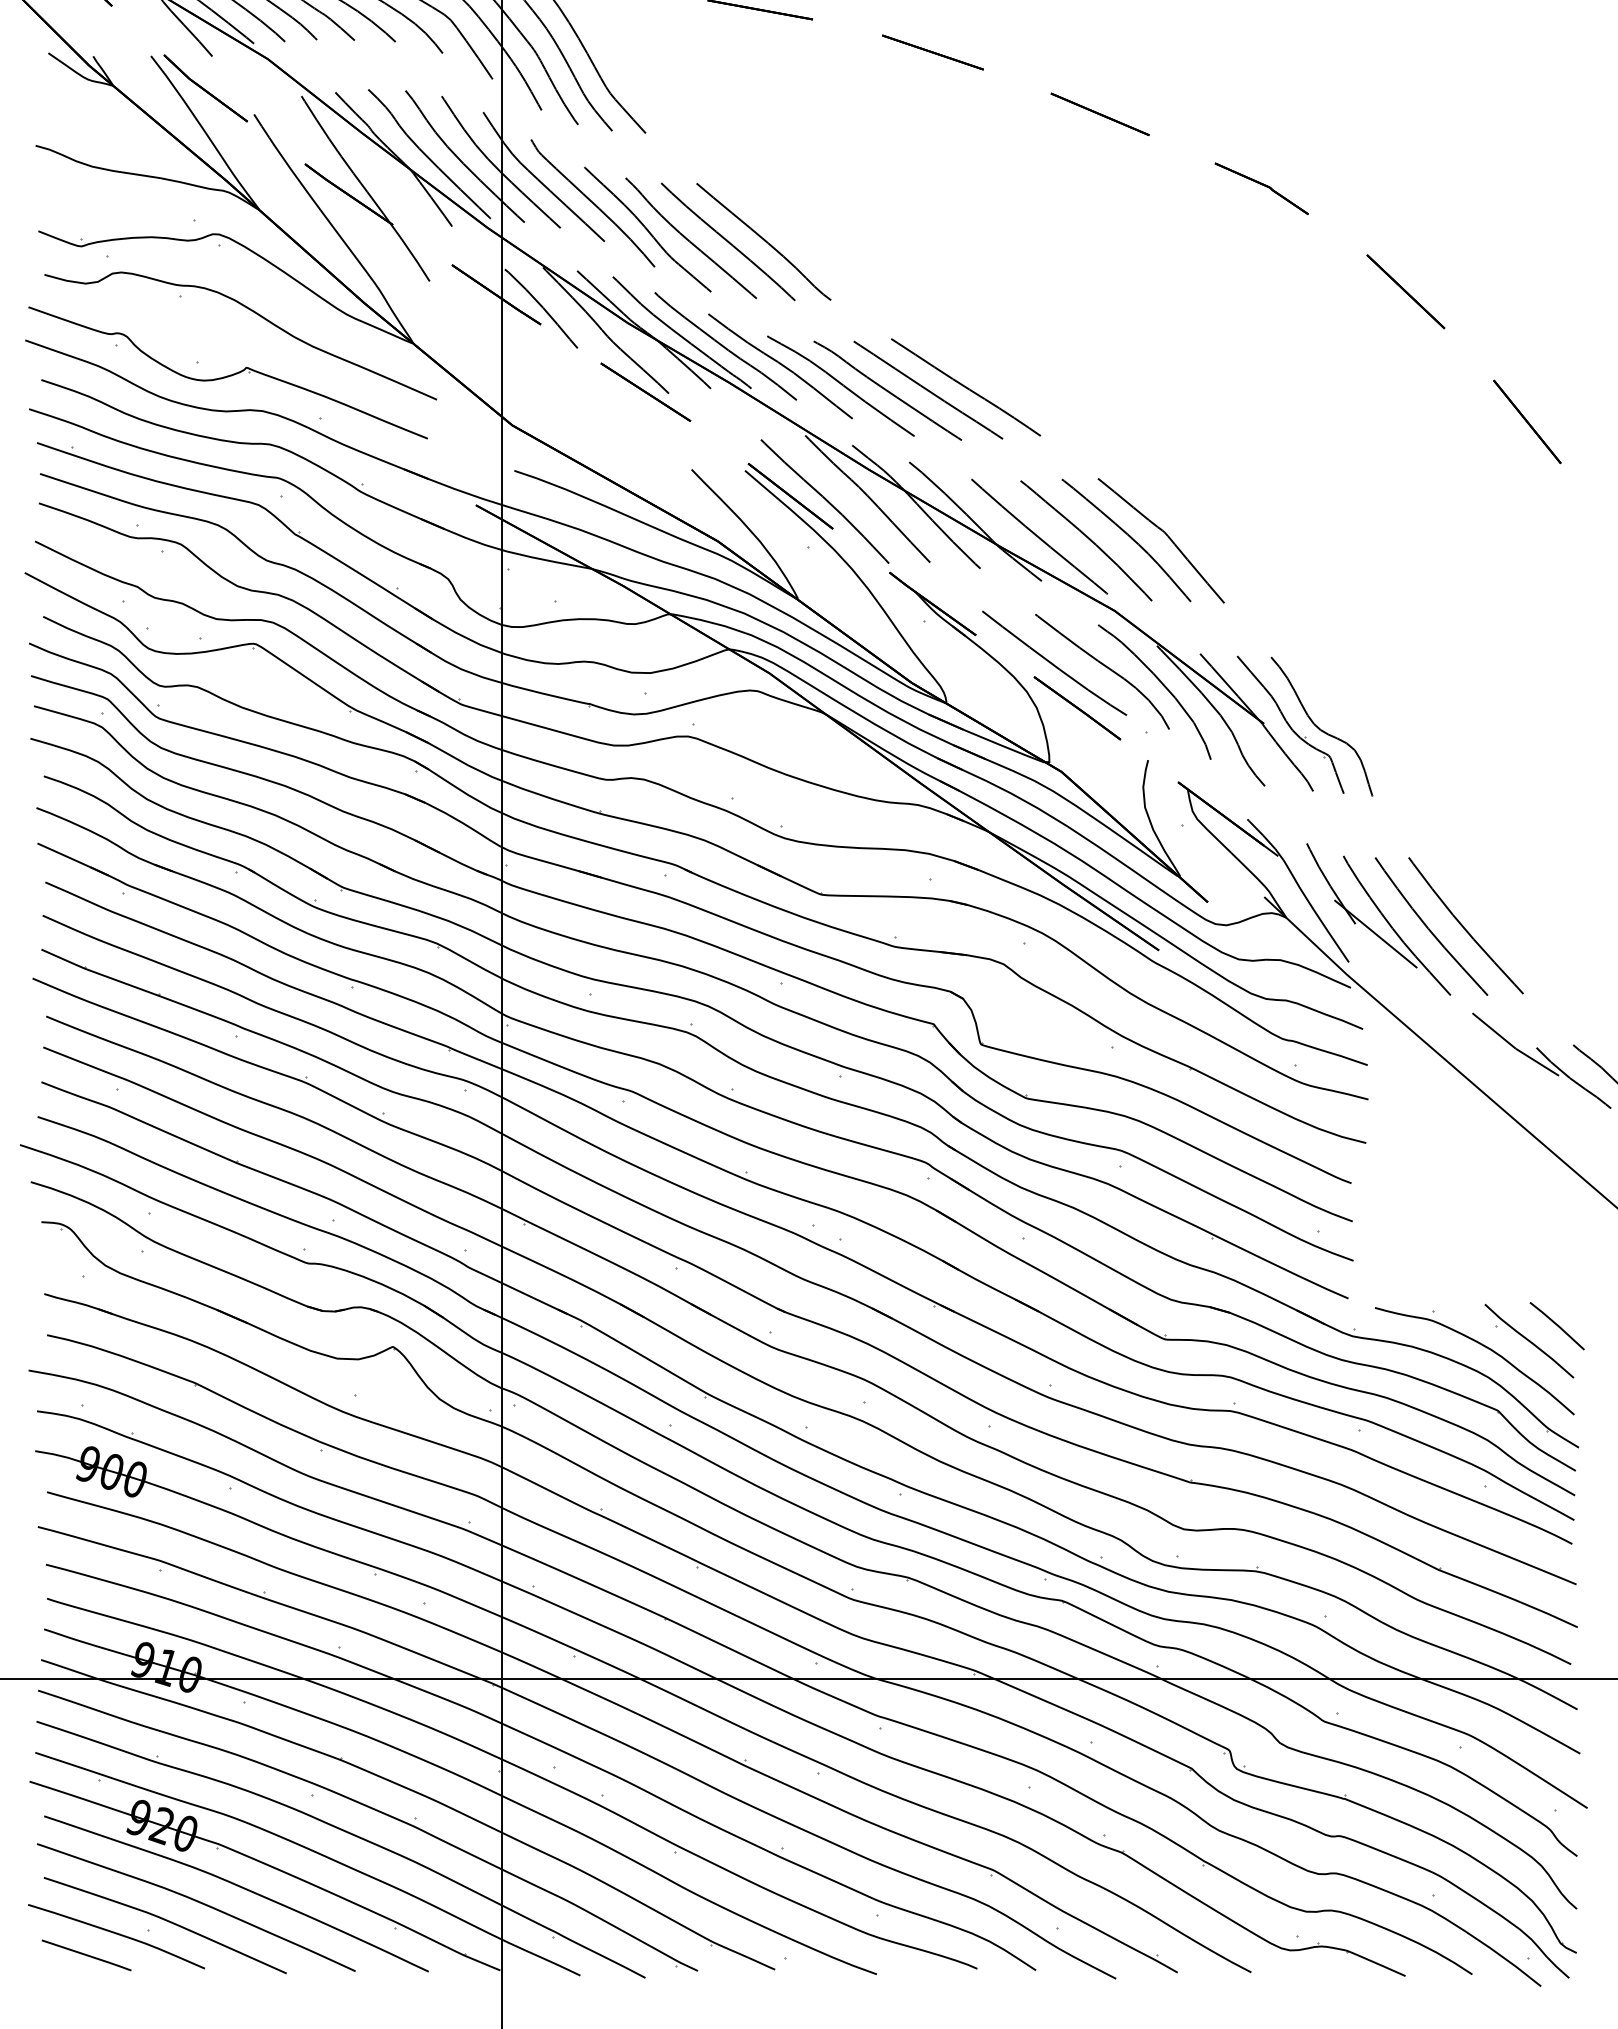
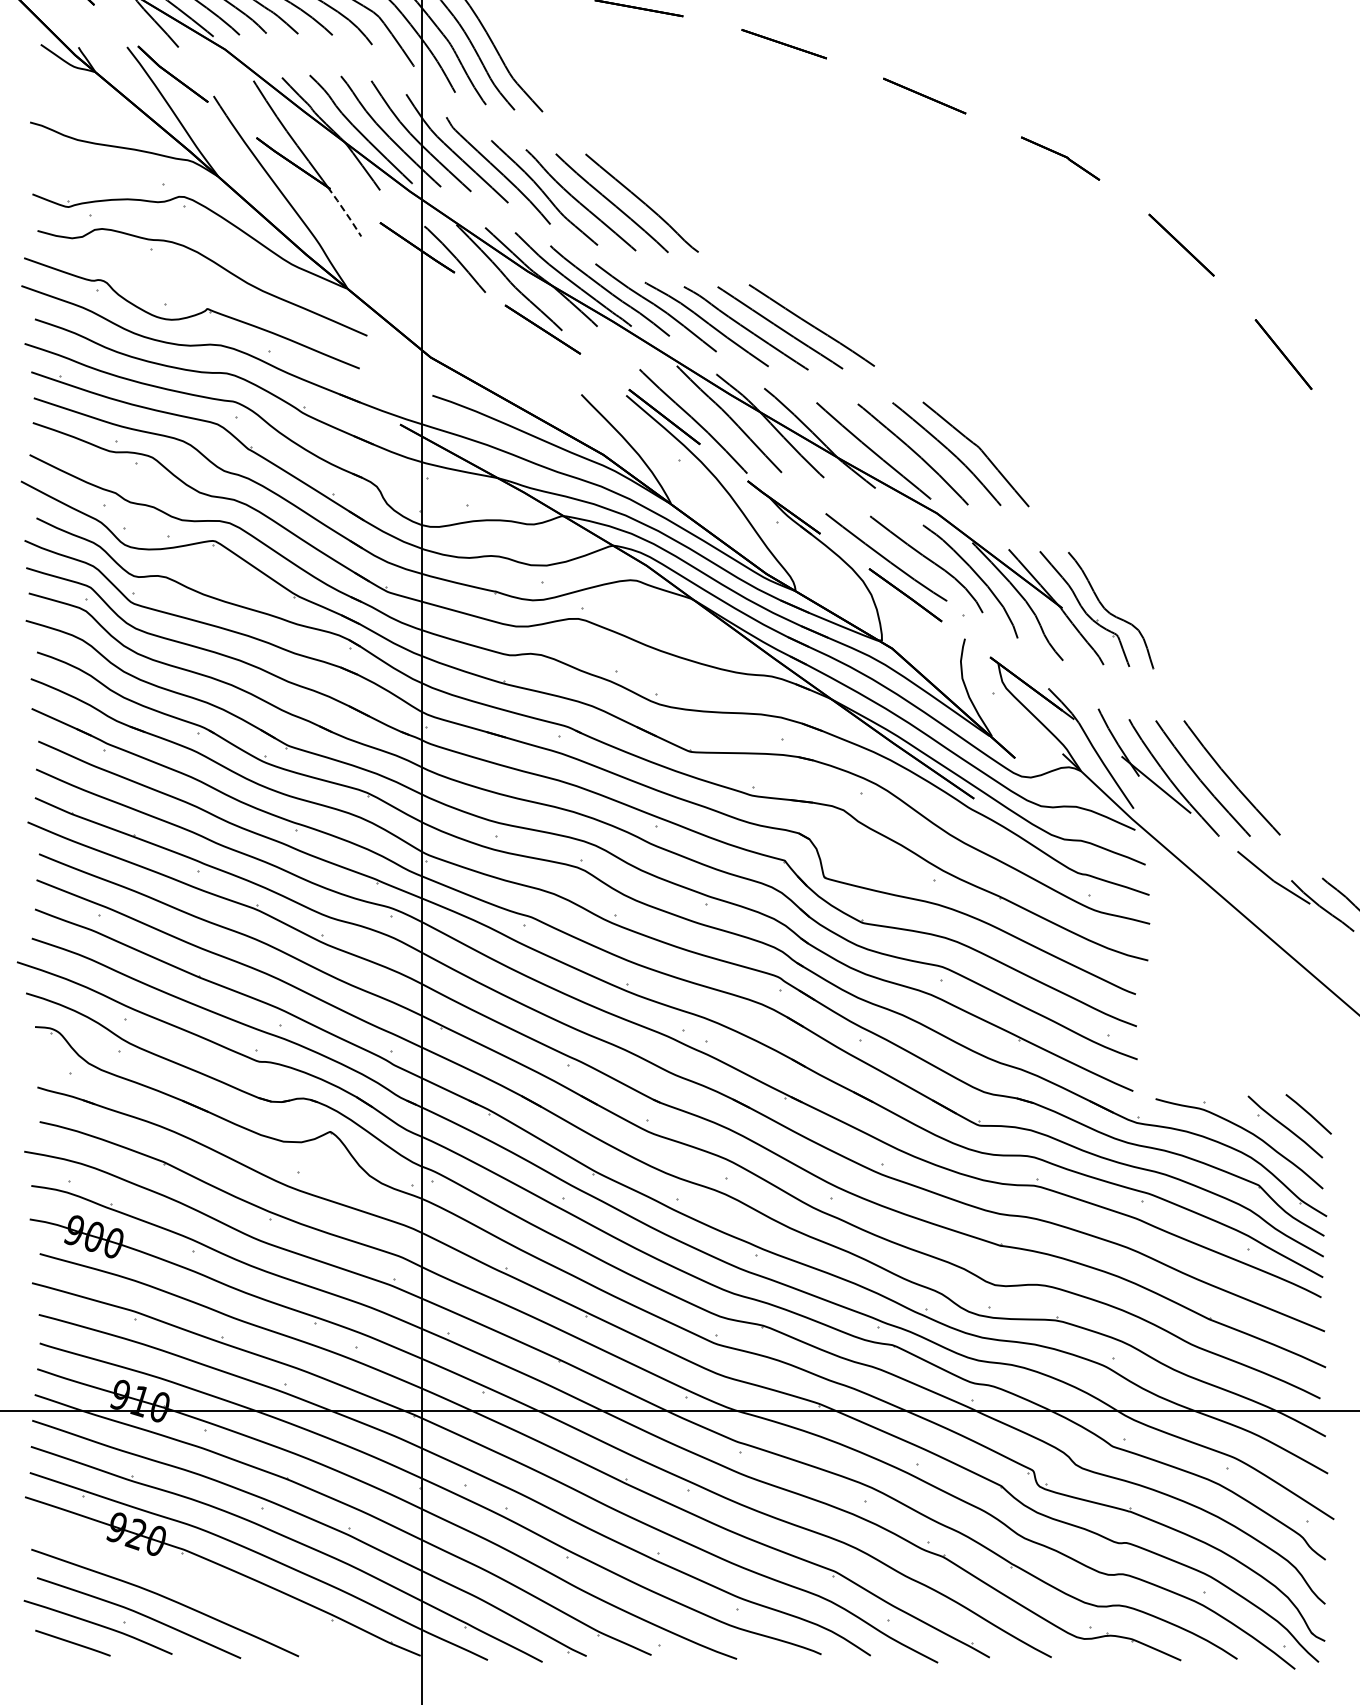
line: (410, 251) -> (345, 211), solid -> dashed
curve: (239, 1887) -> (201, 1586), removed

